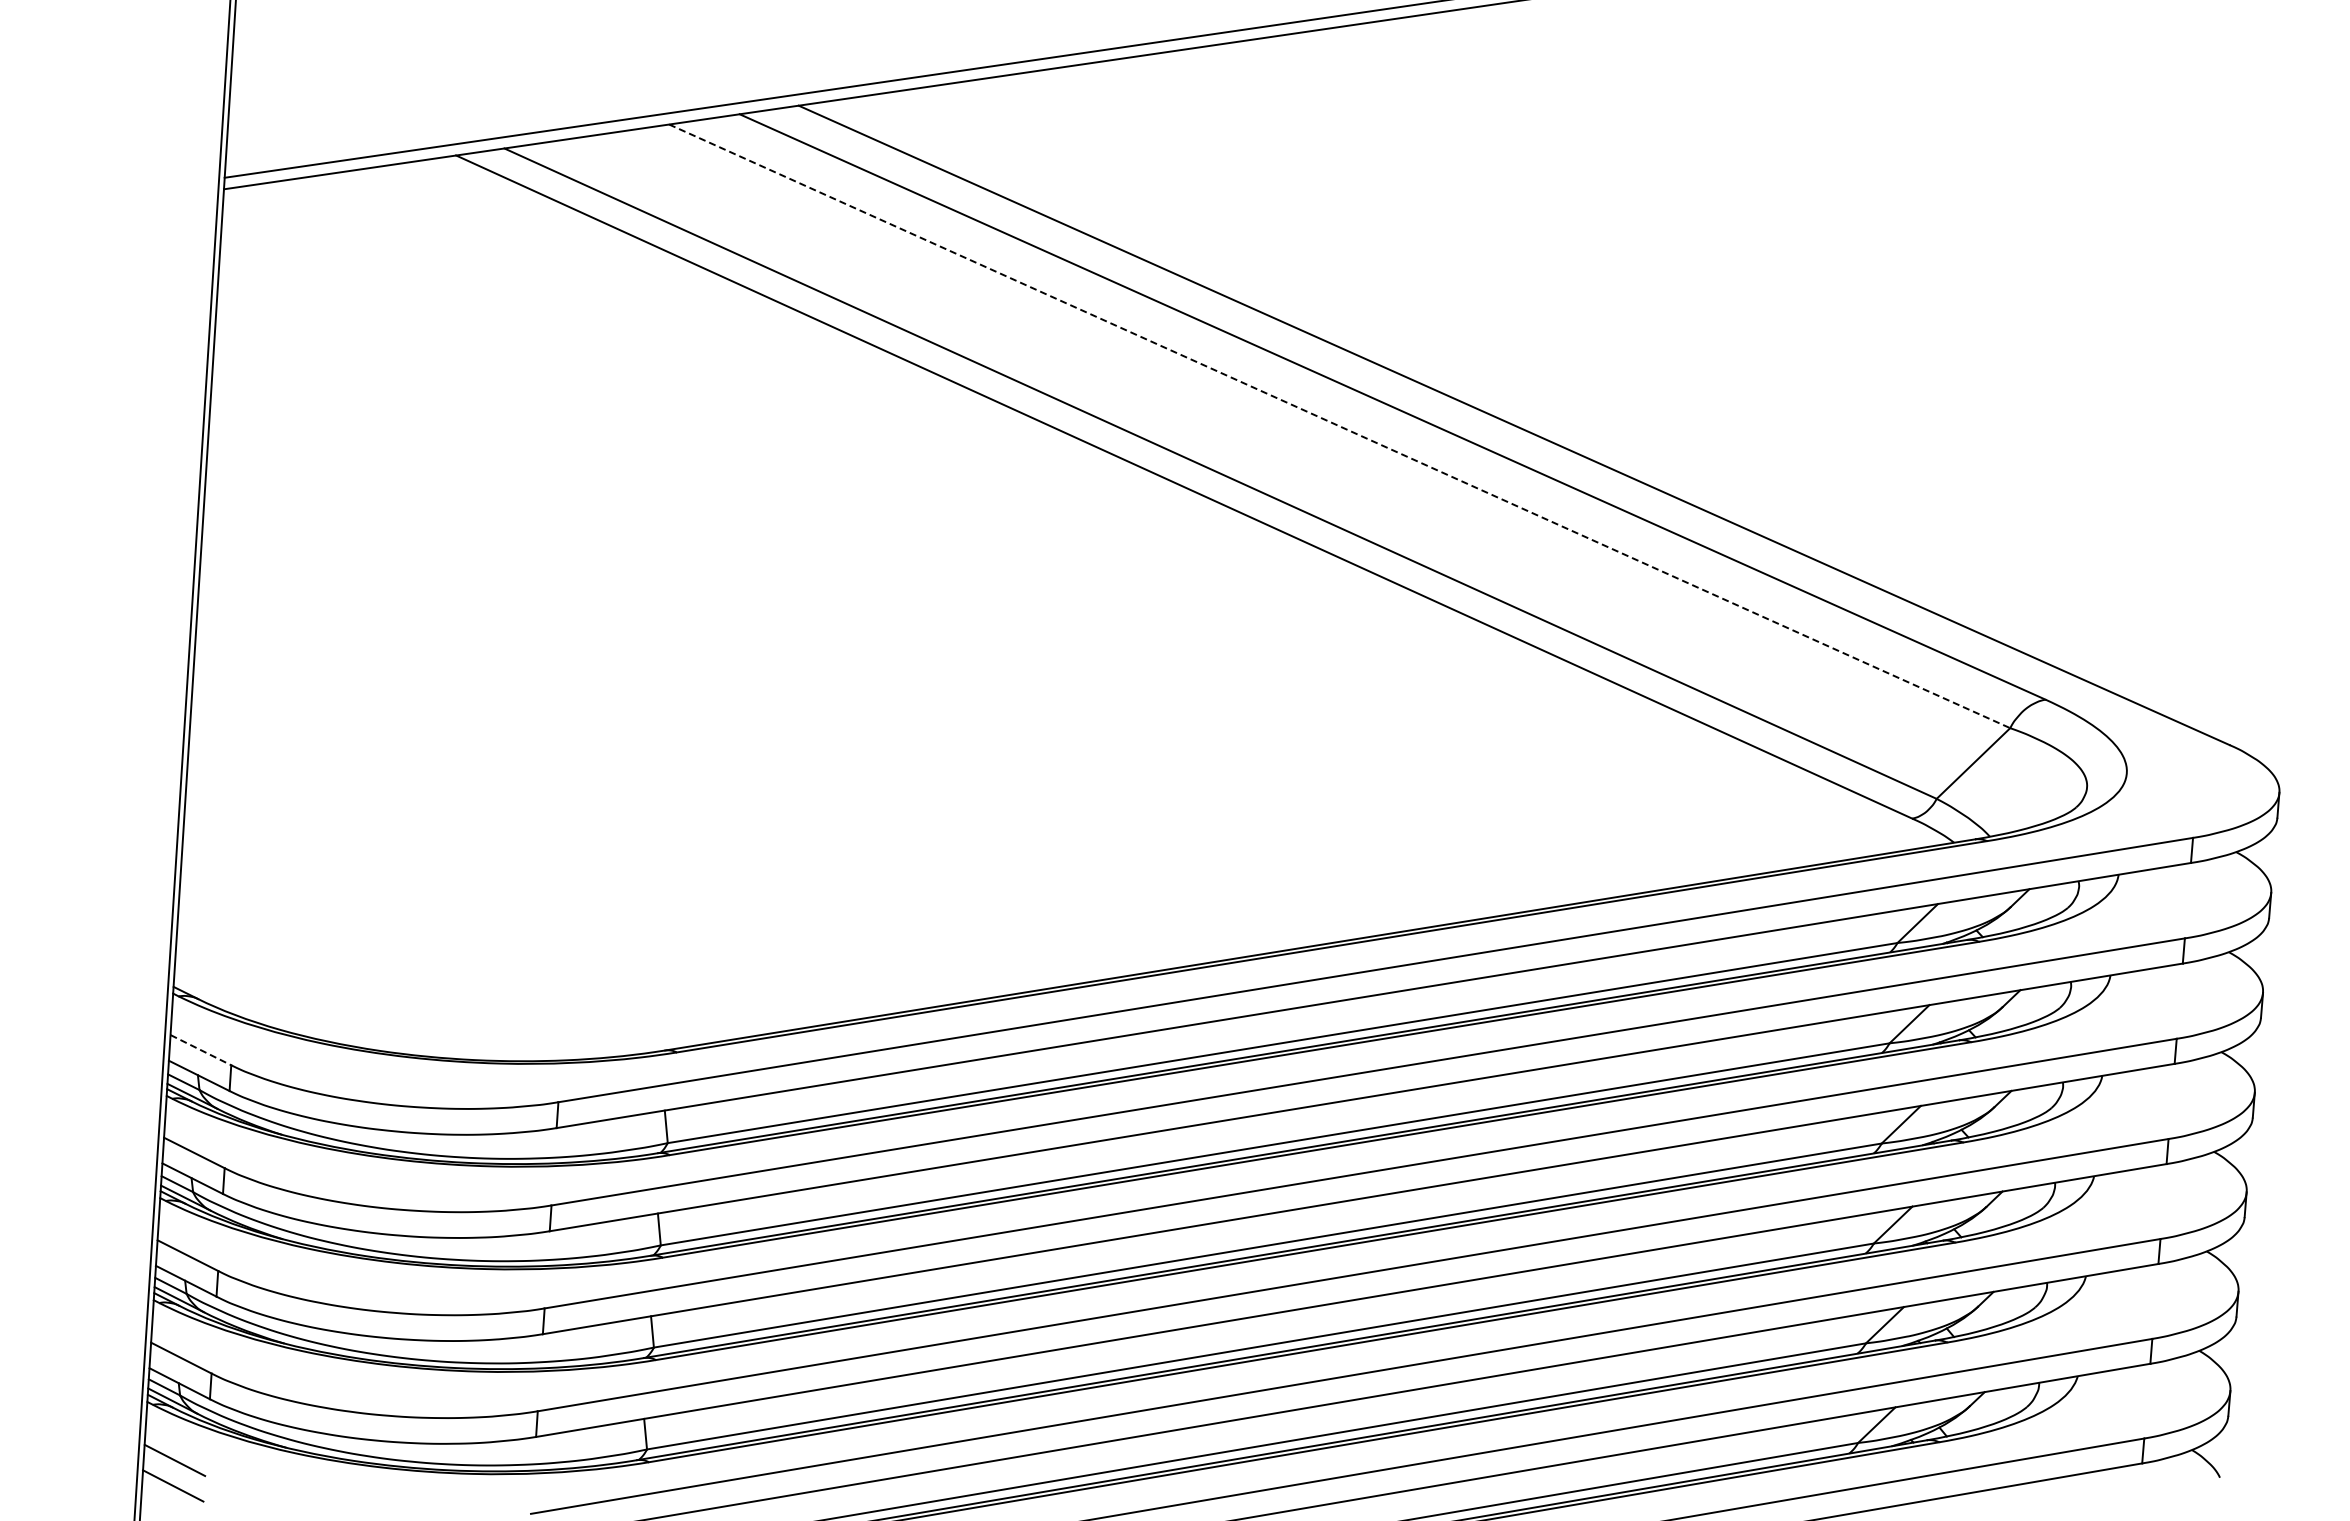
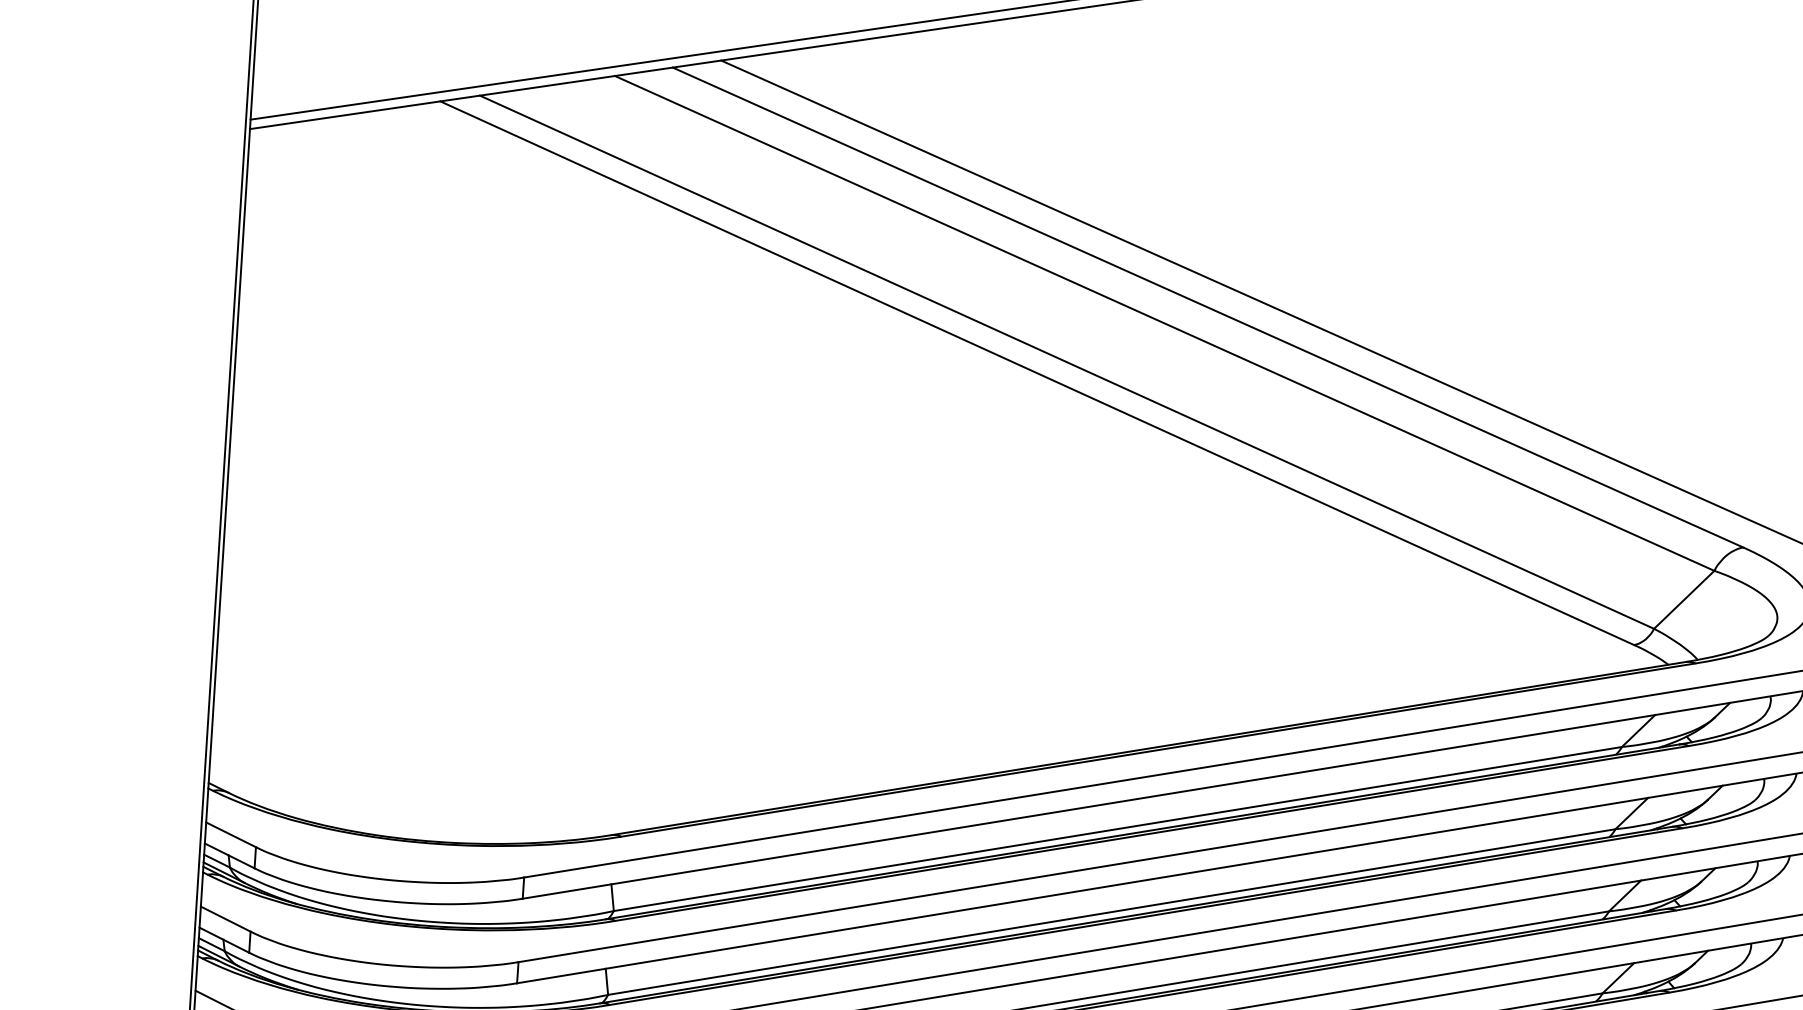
line: (1340, 426) -> (1165, 323), dashed -> solid
line: (200, 1050) -> (230, 835), dashed -> solid

